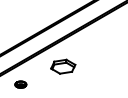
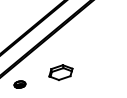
part: (63, 66) -> (61, 72), moved

